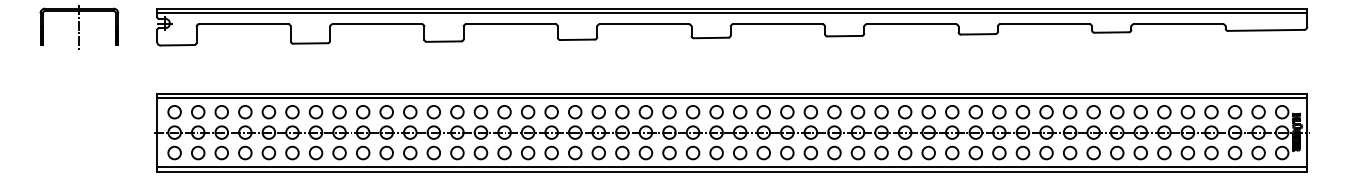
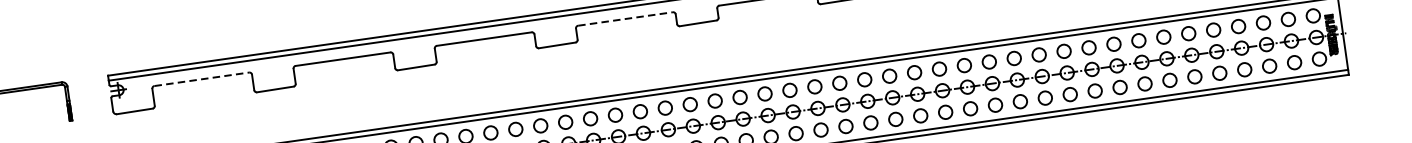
line: (243, 24) -> (201, 79), solid -> dashed
line: (644, 24) -> (625, 19), solid -> dashed
line: (79, 27) -> (28, 107), removed

